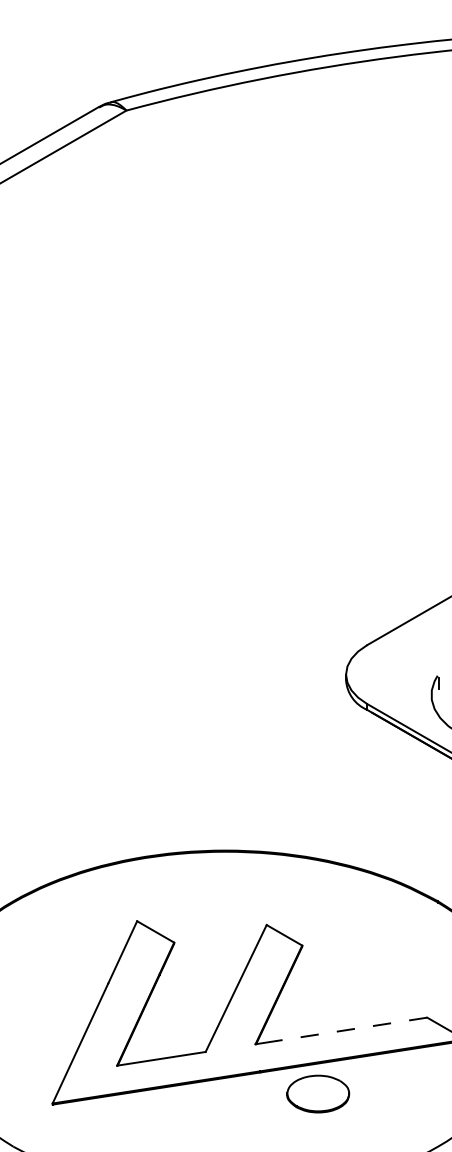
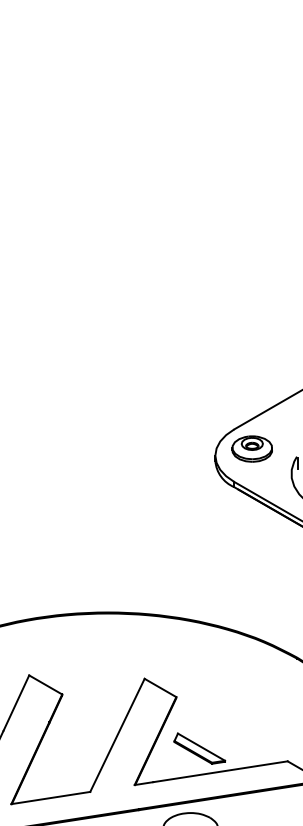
part: (387, 667) -> (252, 449), added
part: (328, 1003) -> (199, 748), added
line: (351, 1029) -> (220, 771), dashed -> solid

